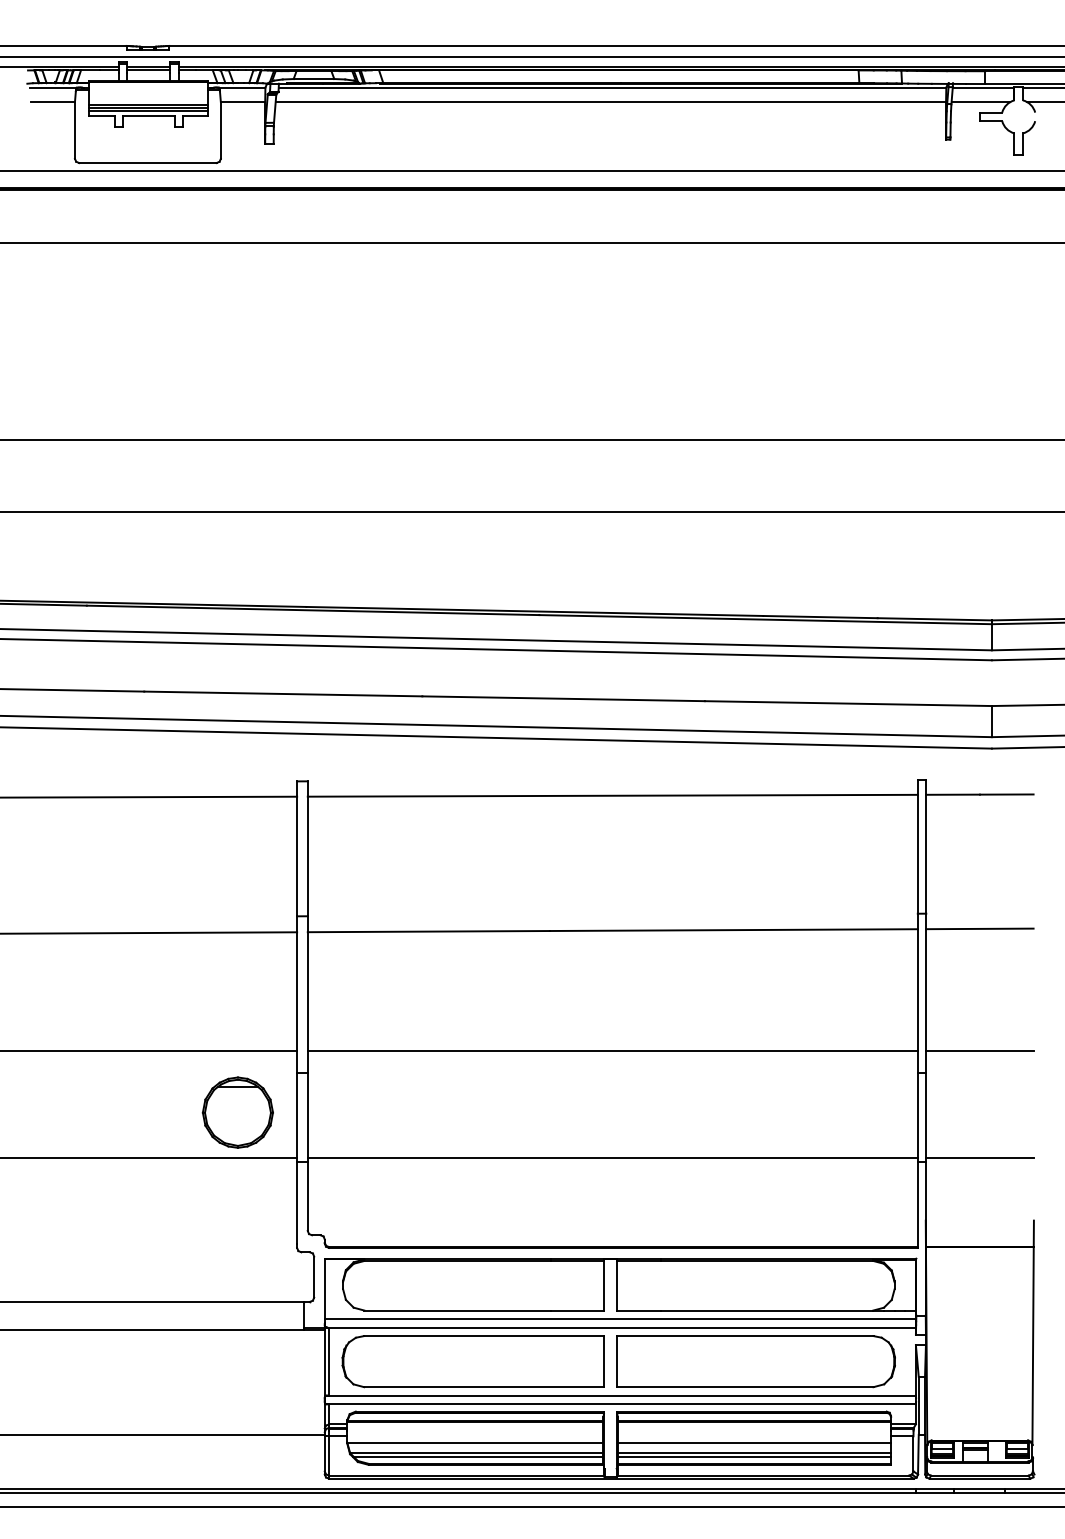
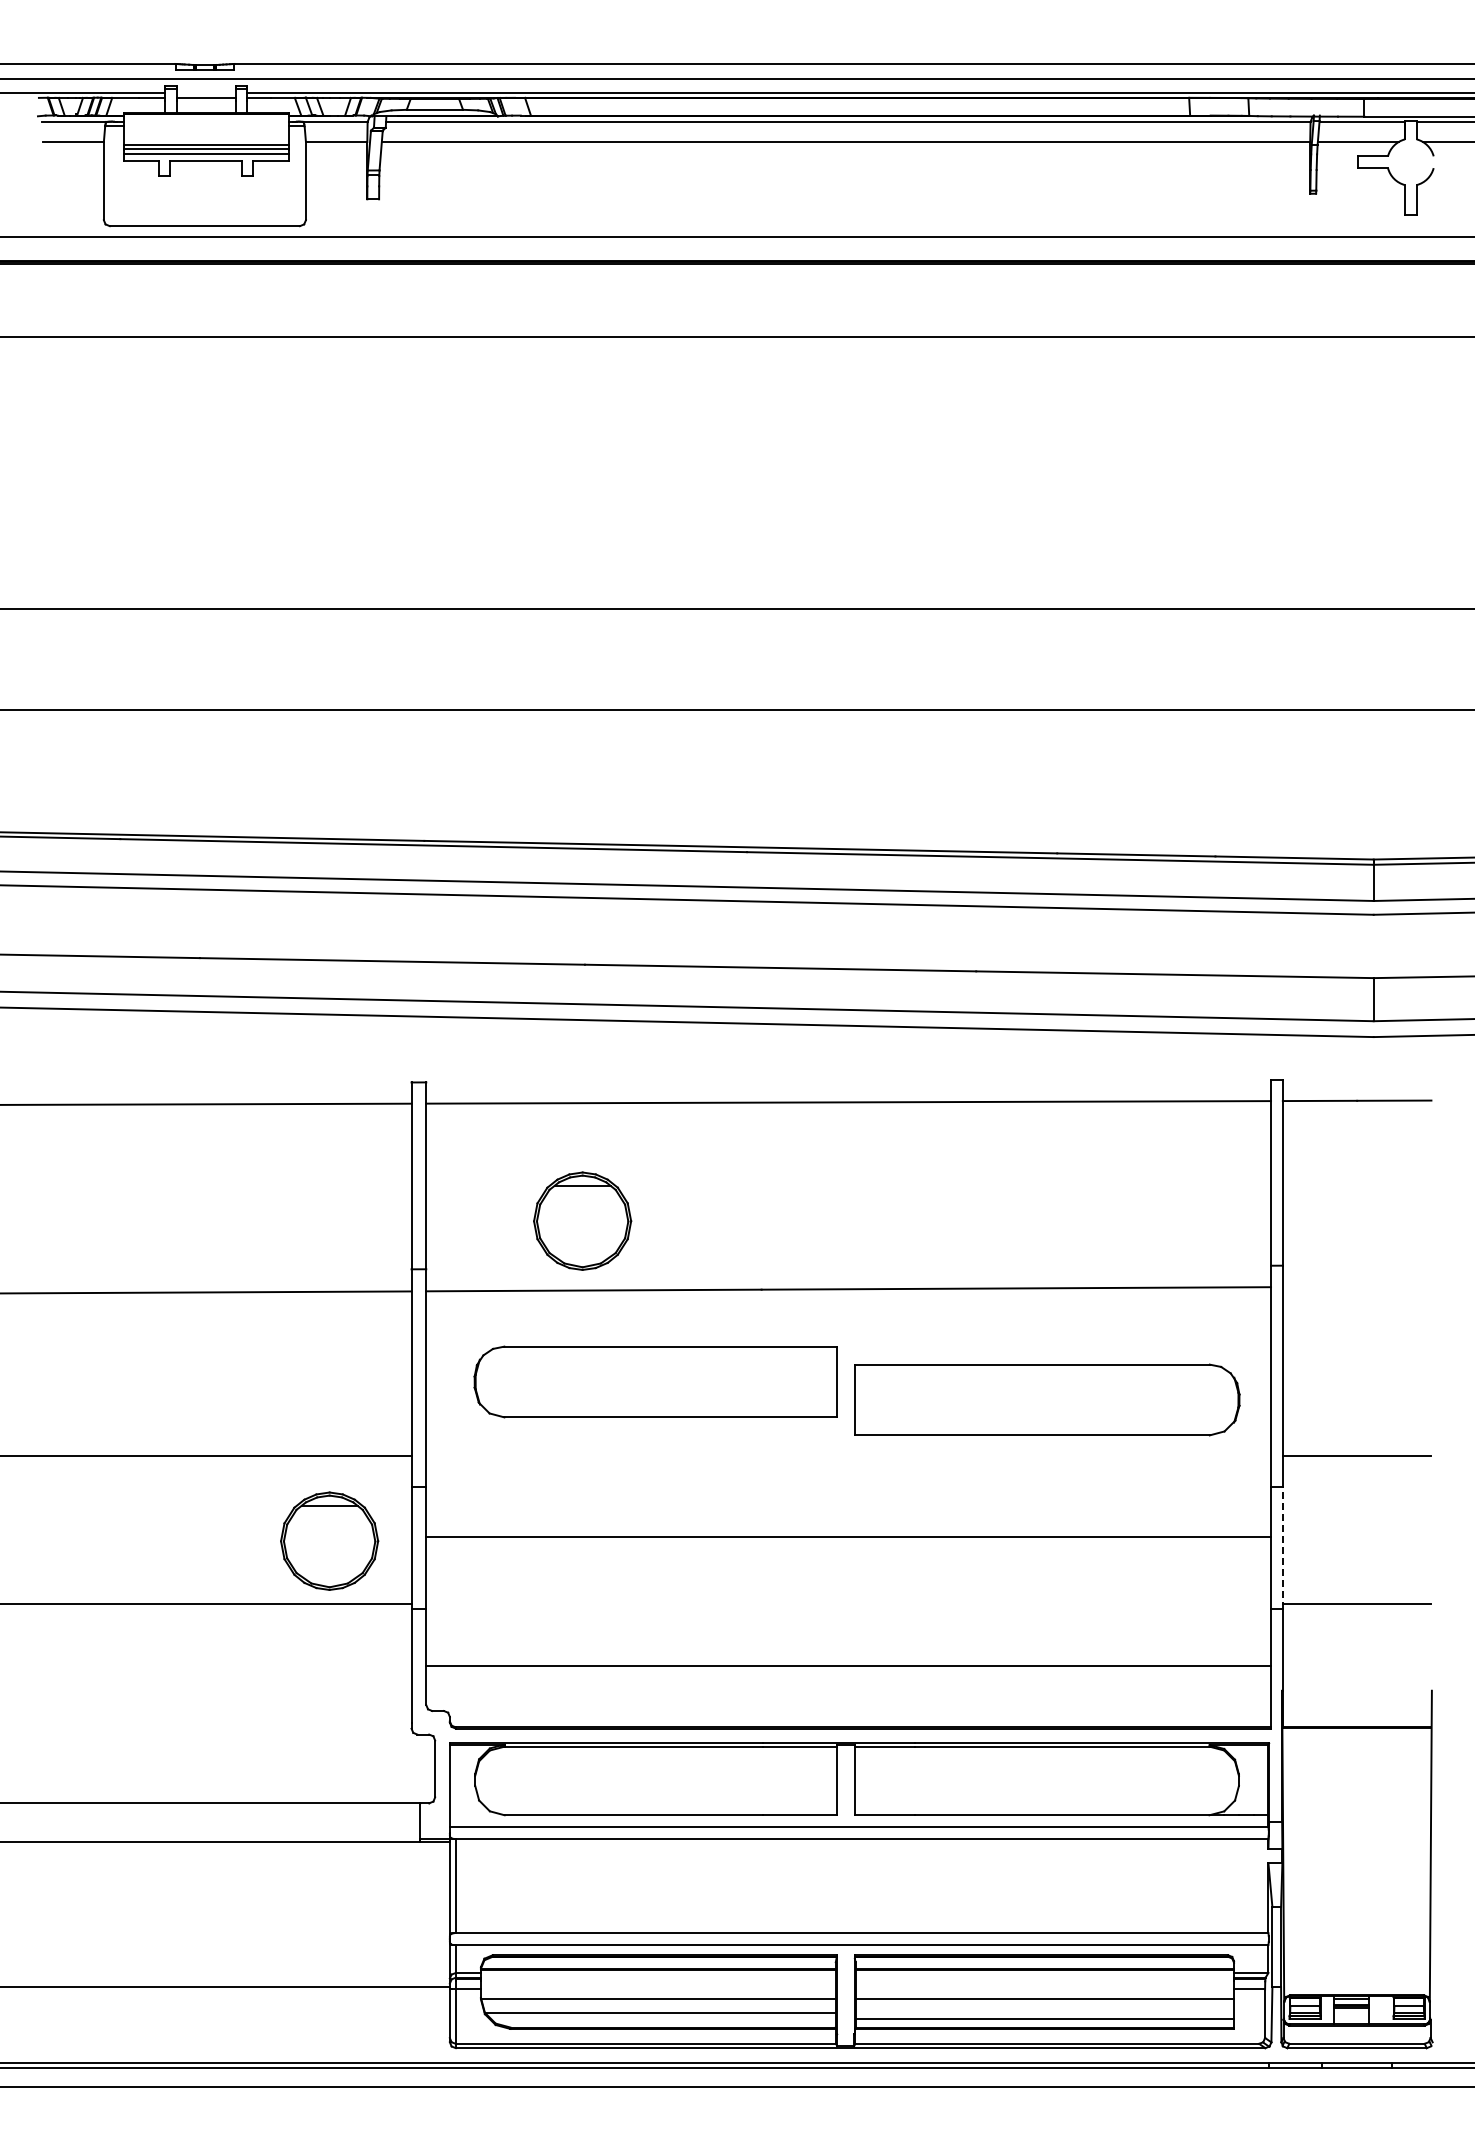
line: (148, 66) -> (205, 92), removed
part: (420, 881) -> (582, 1220), added
line: (979, 928) -> (1356, 1286), removed
line: (612, 1051) -> (848, 1537), moved
line: (926, 1117) -> (1282, 1547), solid -> dashed
line: (612, 1157) -> (848, 1665), moved
part: (473, 1361) -> (655, 1381), moved
part: (756, 1361) -> (1047, 1399), moved
line: (754, 1453) -> (1044, 2013), removed
line: (478, 1457) -> (662, 2018), removed

